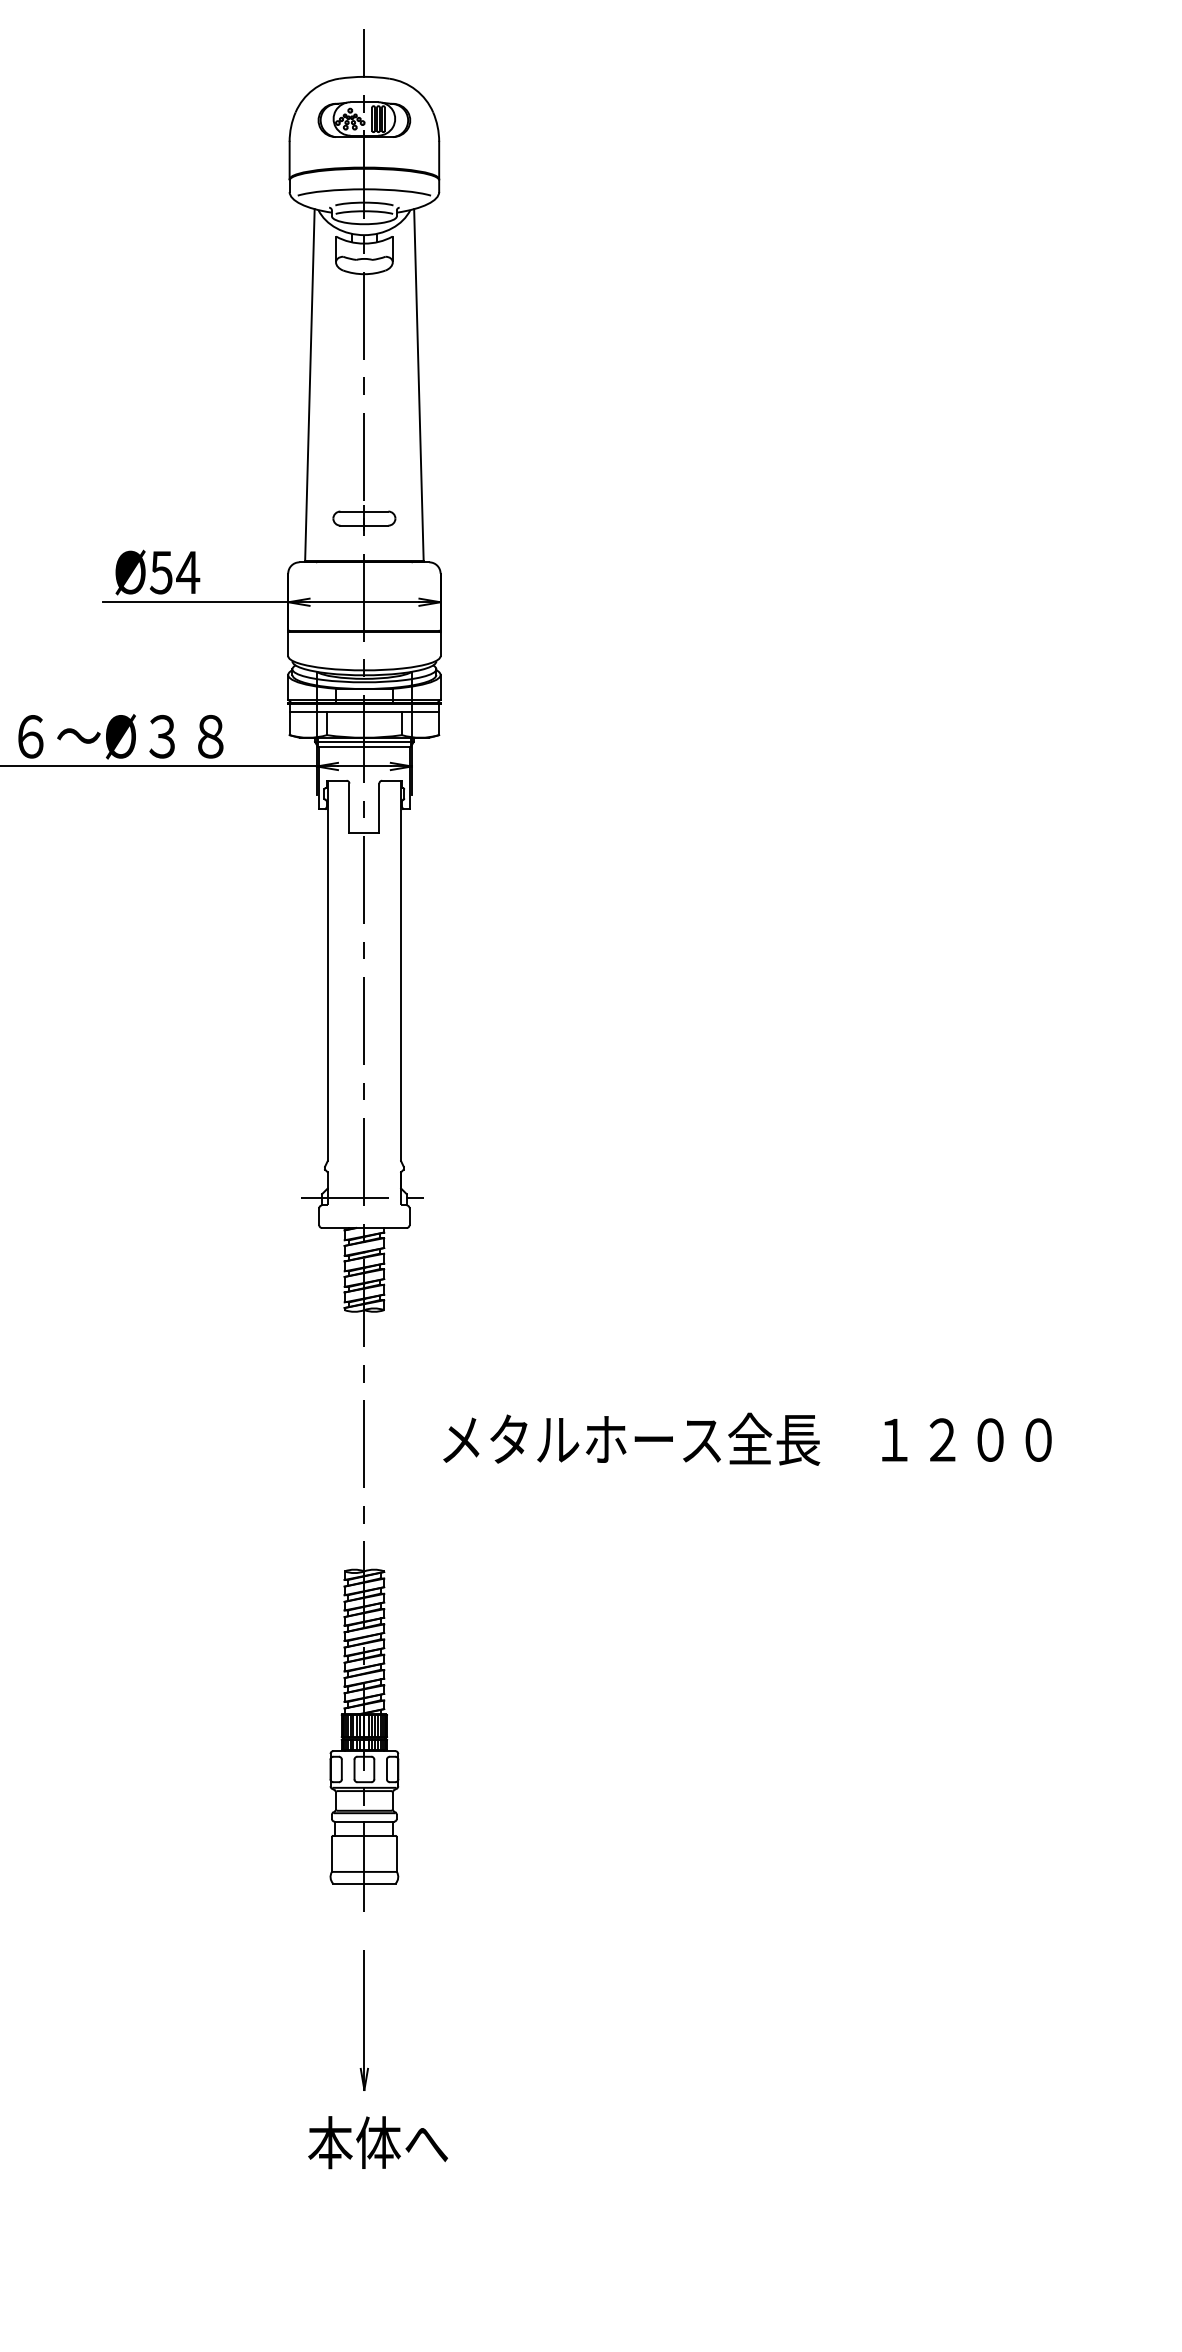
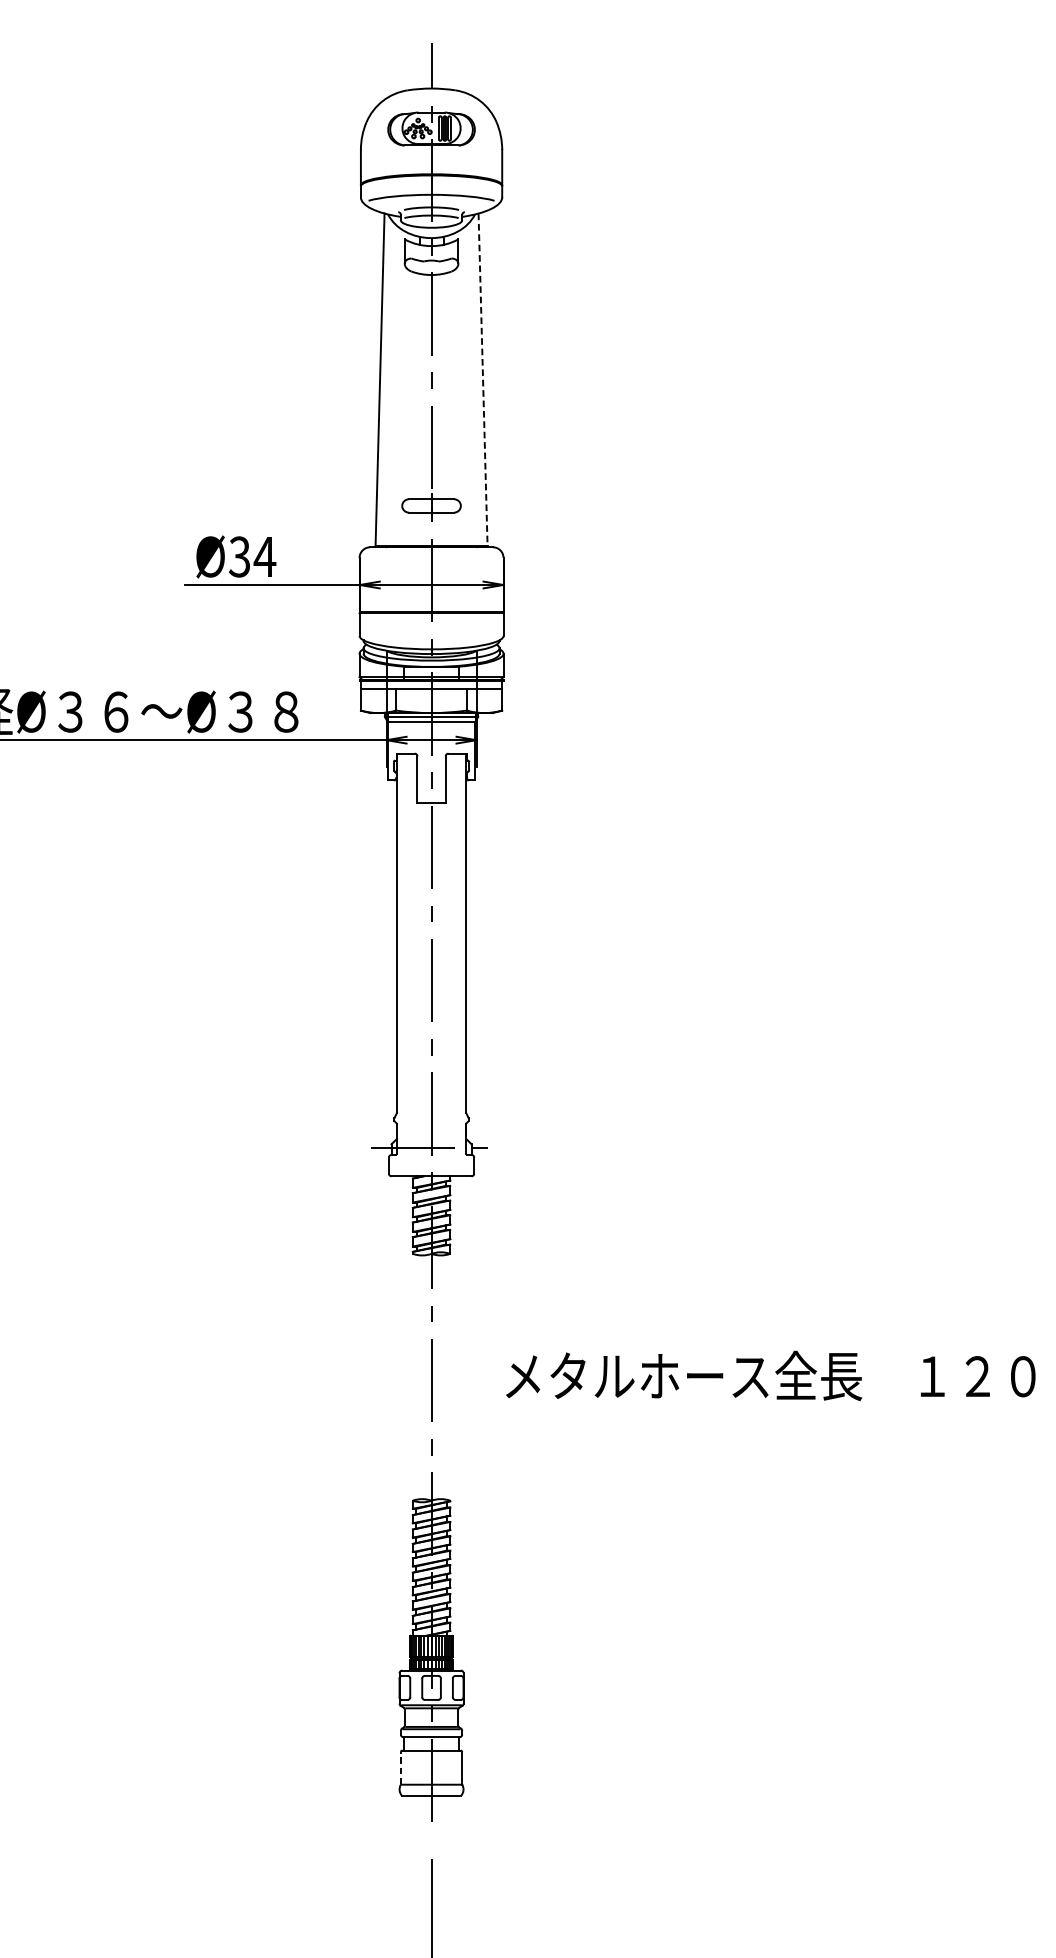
line: (418, 385) -> (482, 380), solid -> dashed
text: (161, 571) -> (239, 555), Ø54 -> Ø34
line: (331, 1854) -> (400, 1768), solid -> dashed

